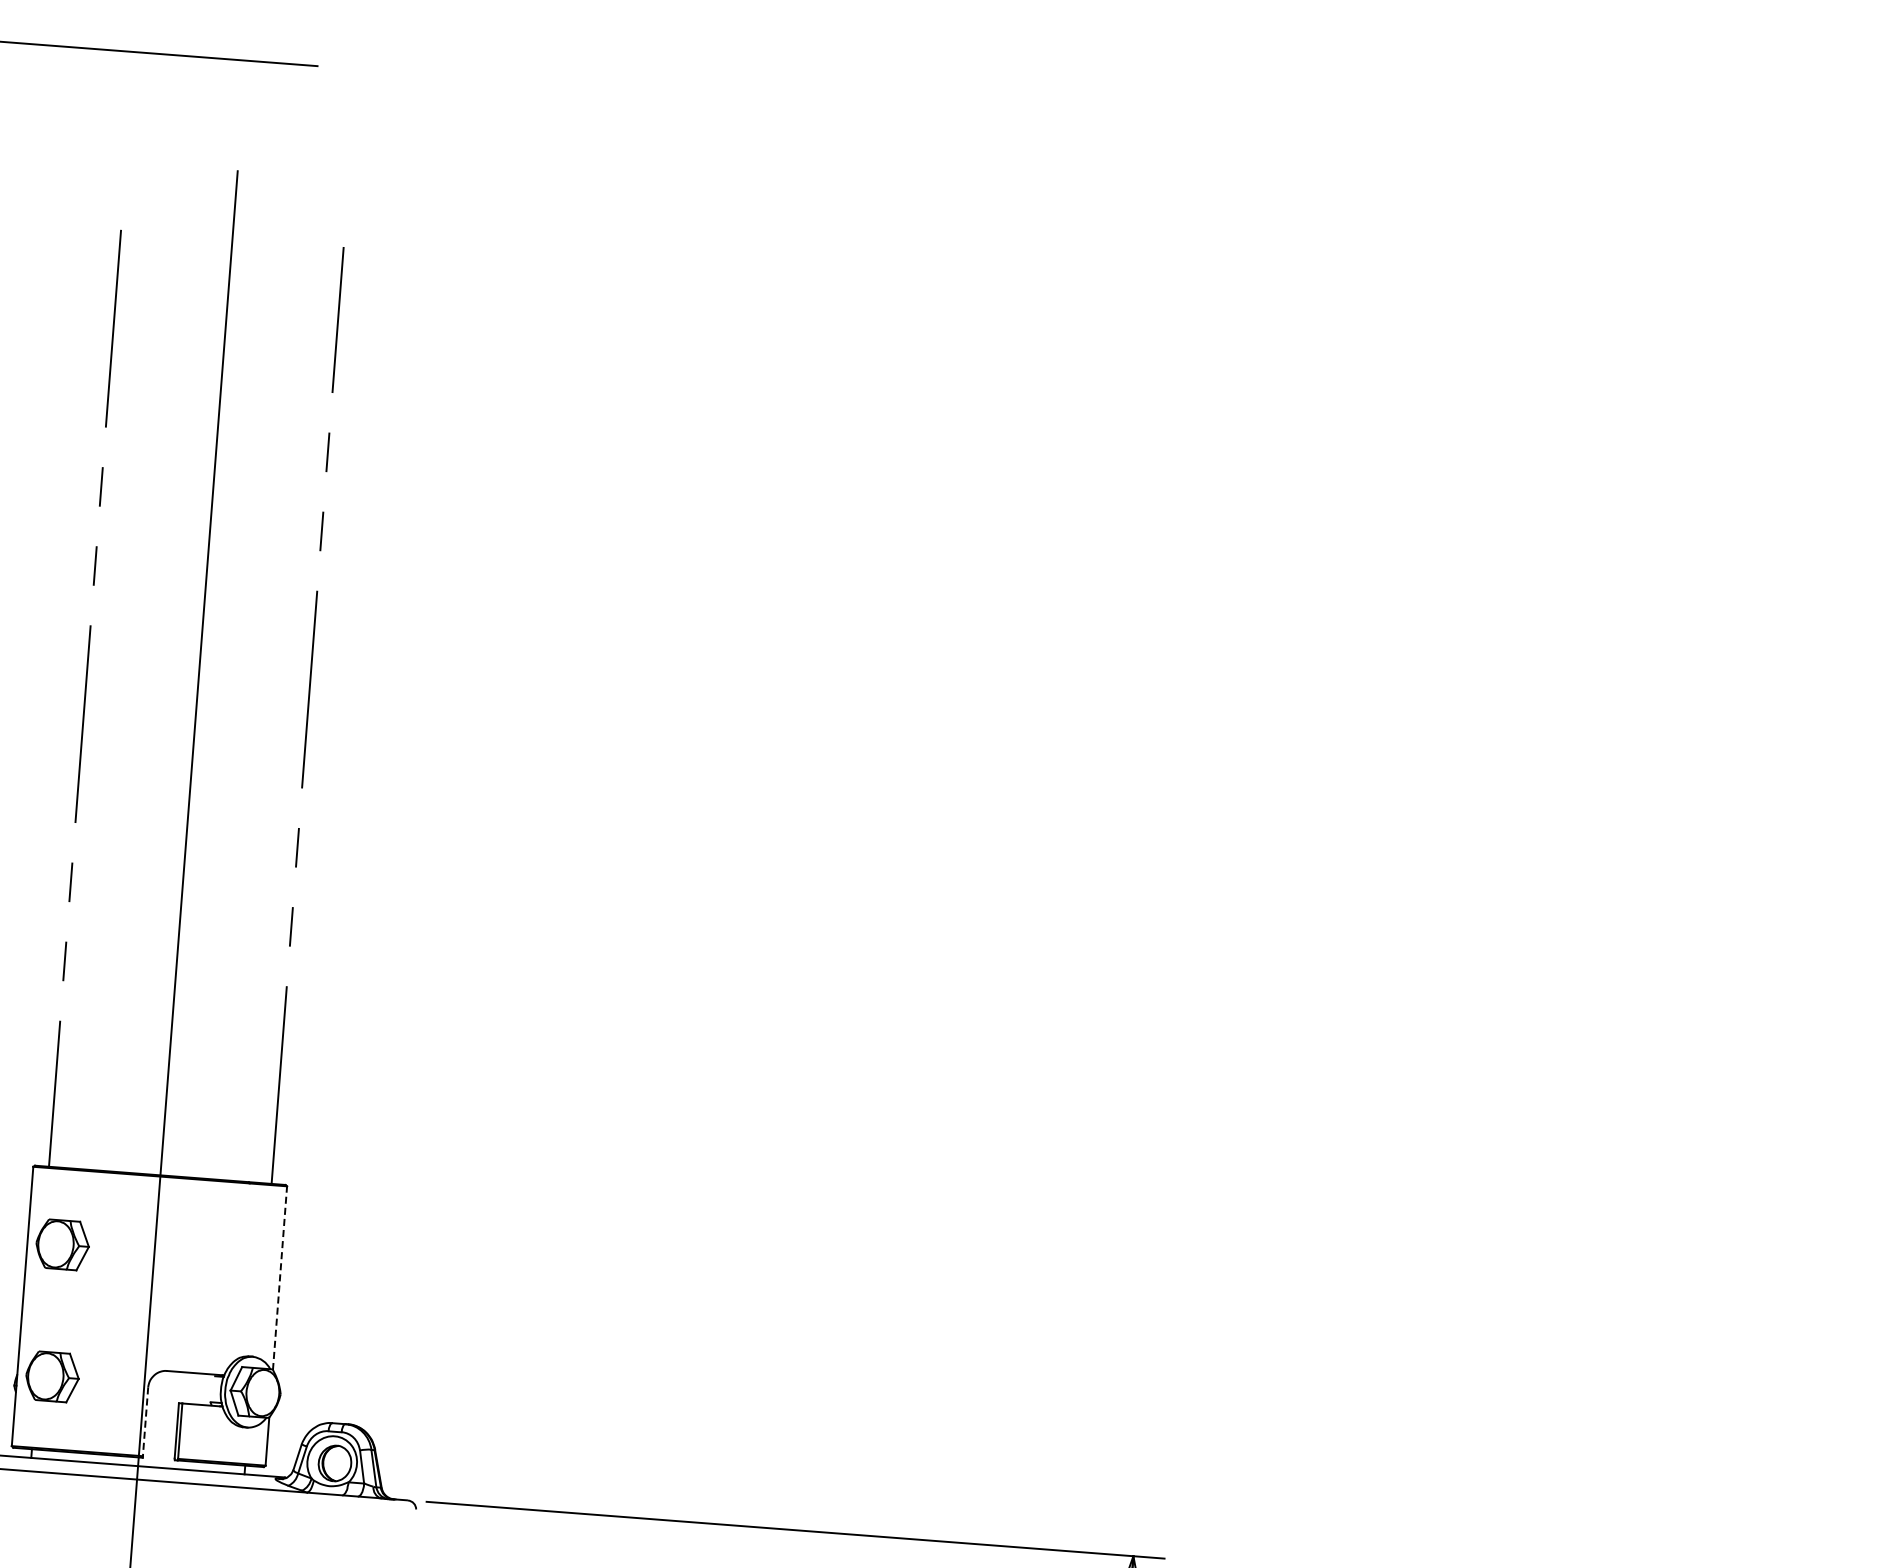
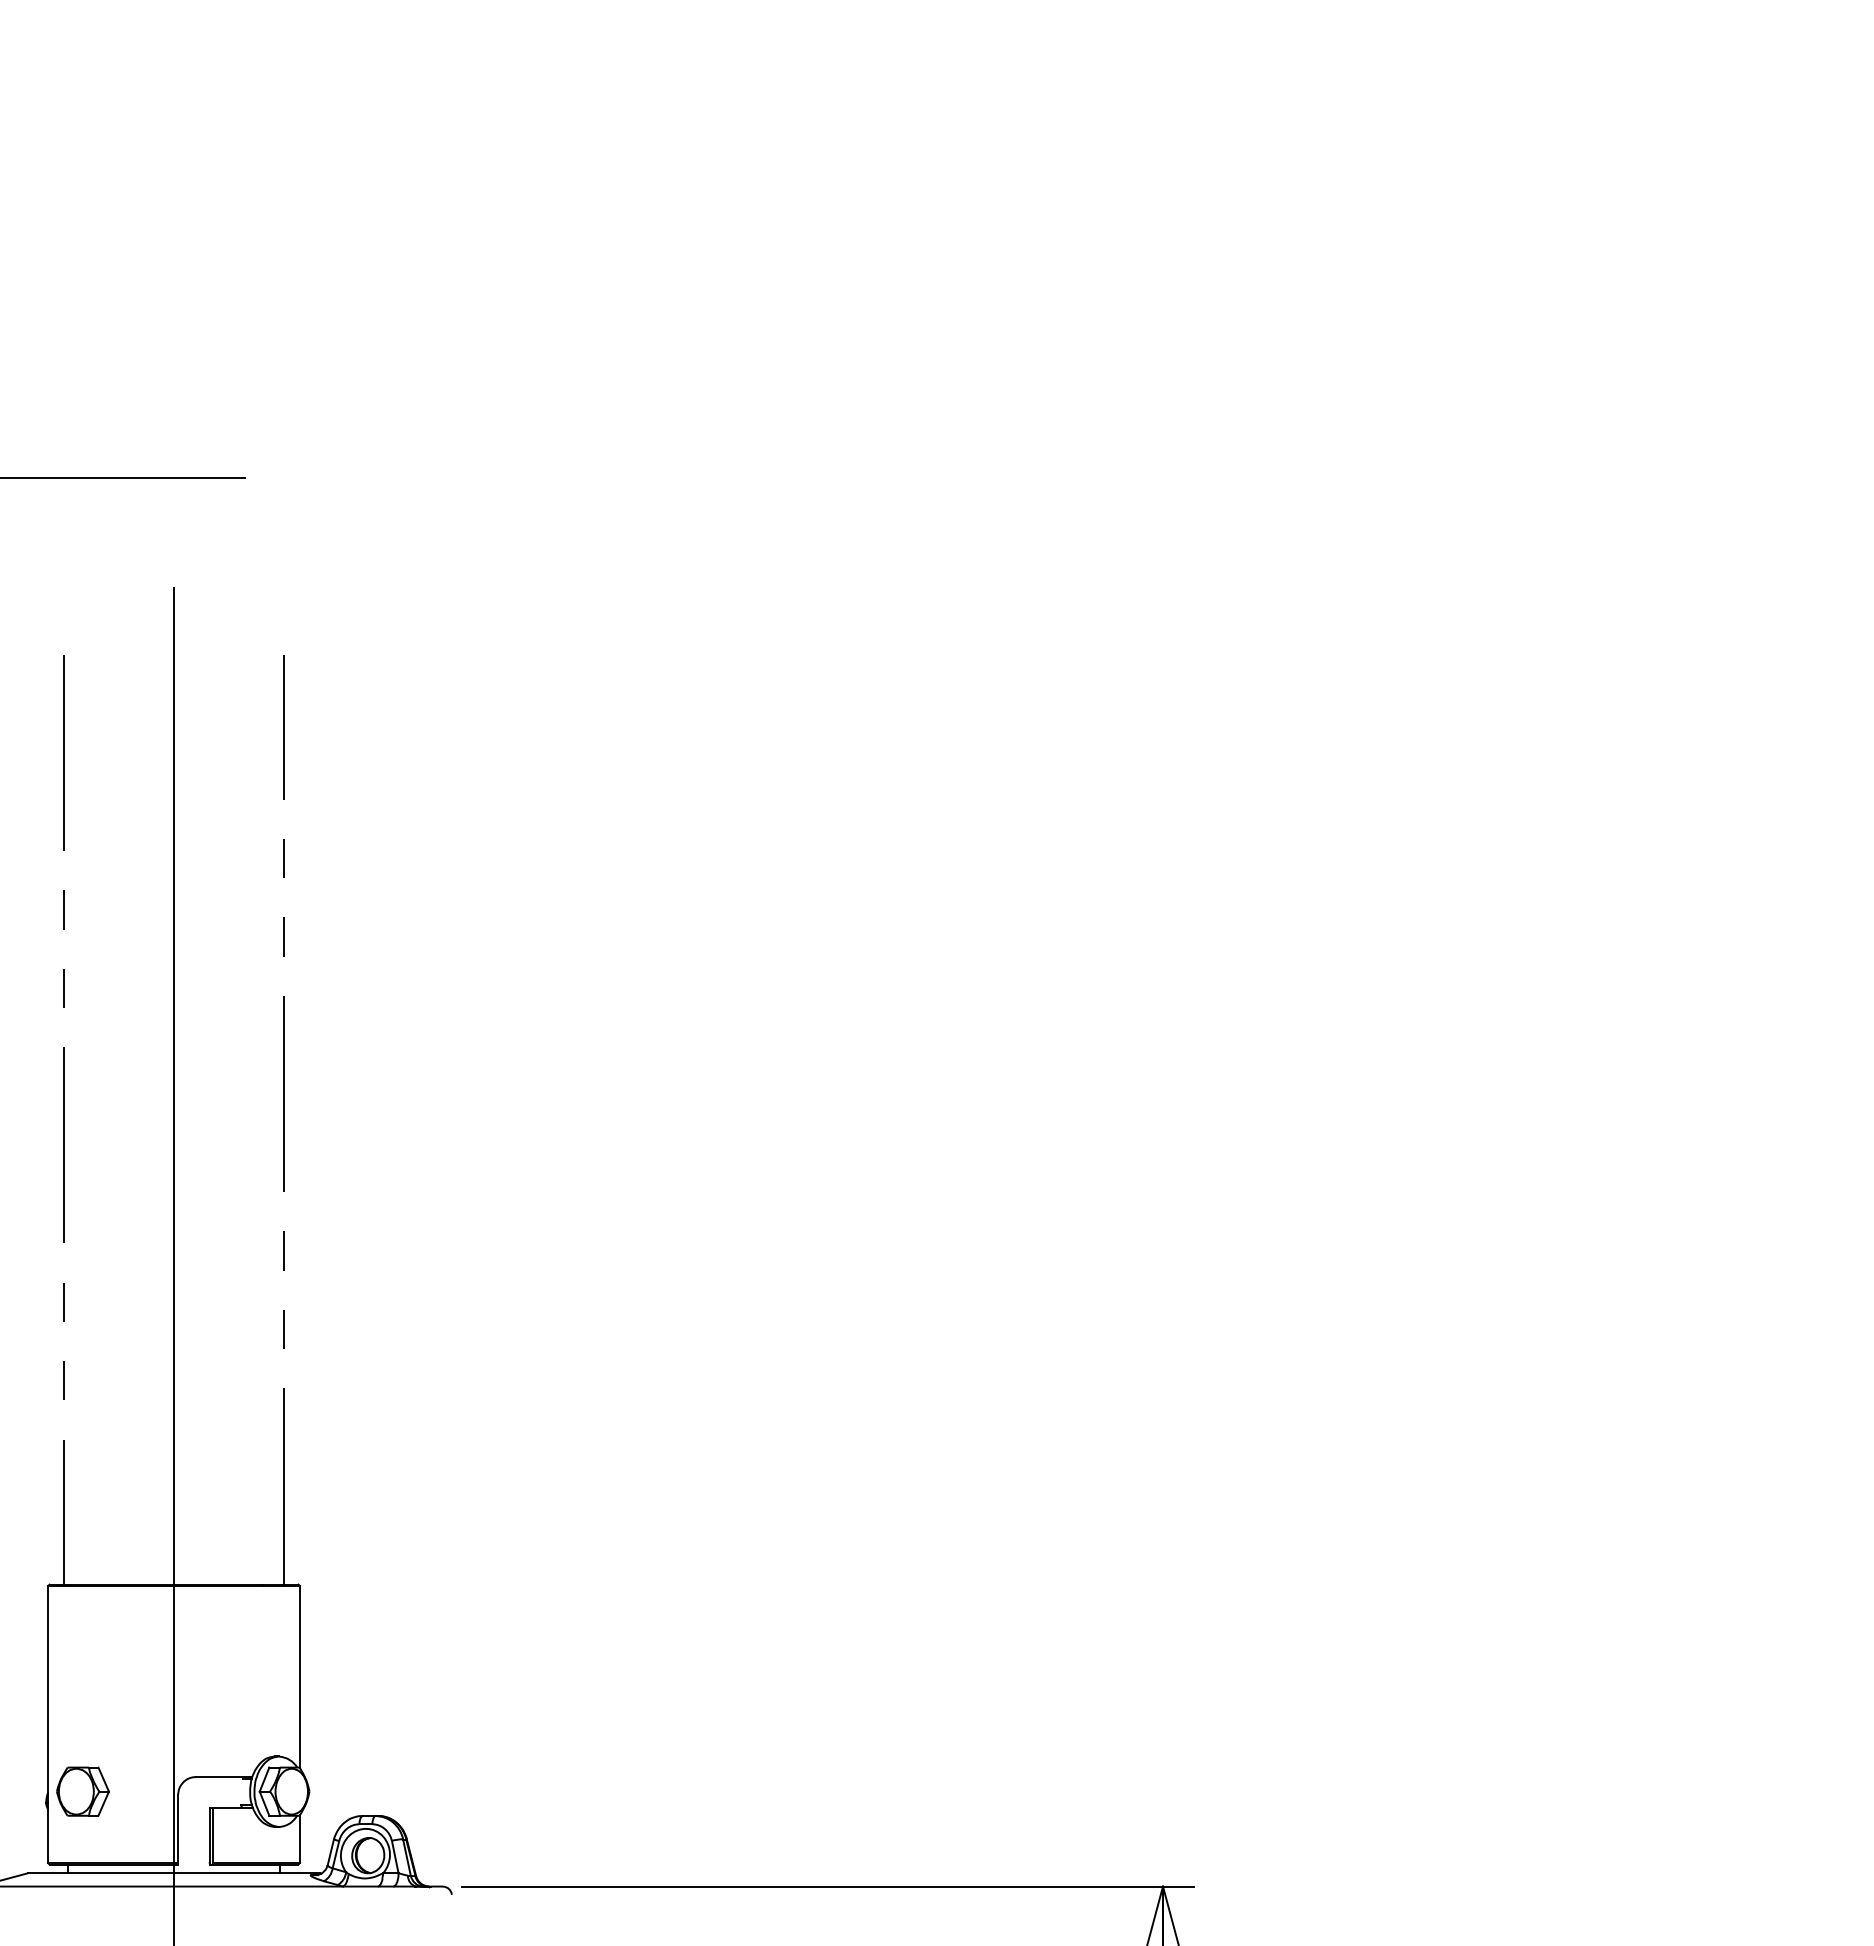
part: (62, 1244) -> (82, 1660), removed
line: (279, 1277) -> (299, 1676), dashed -> solid
line: (145, 1422) -> (178, 1829), dashed -> solid

